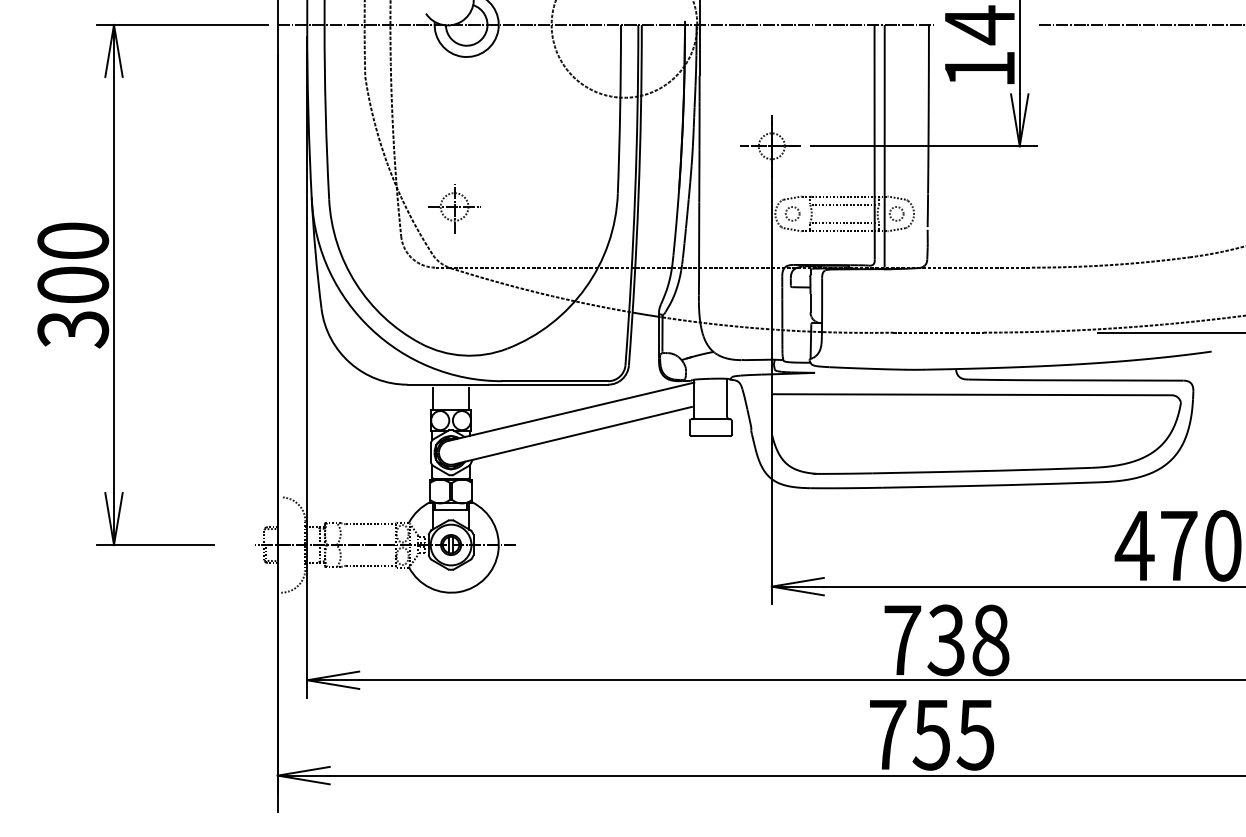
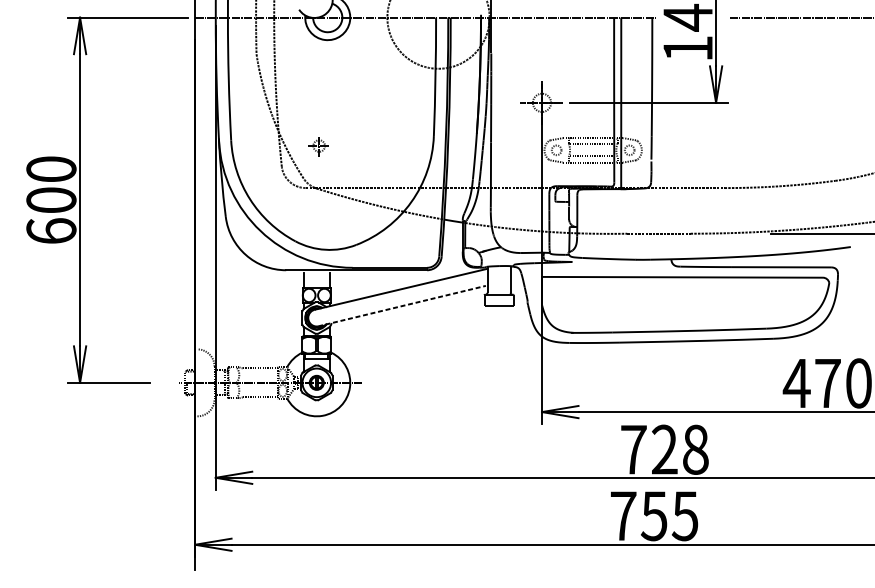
part: (454, 208) -> (319, 146), size x0.6
text: (73, 329) -> (51, 231), 300 -> 600
line: (572, 435) -> (402, 305), solid -> dashed
text: (945, 640) -> (663, 449), 738 -> 728

